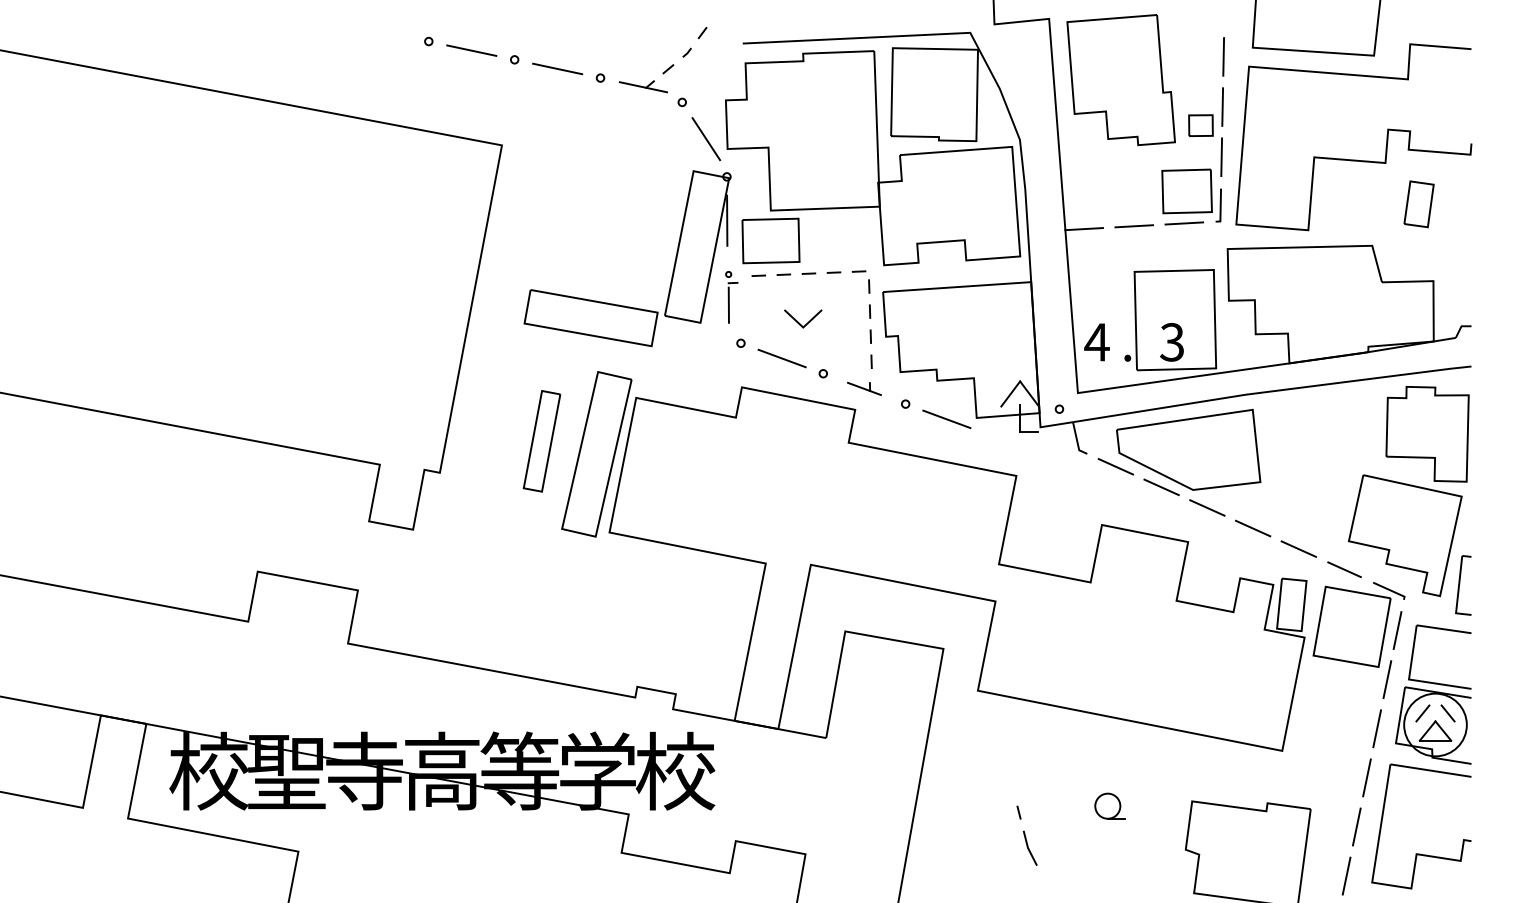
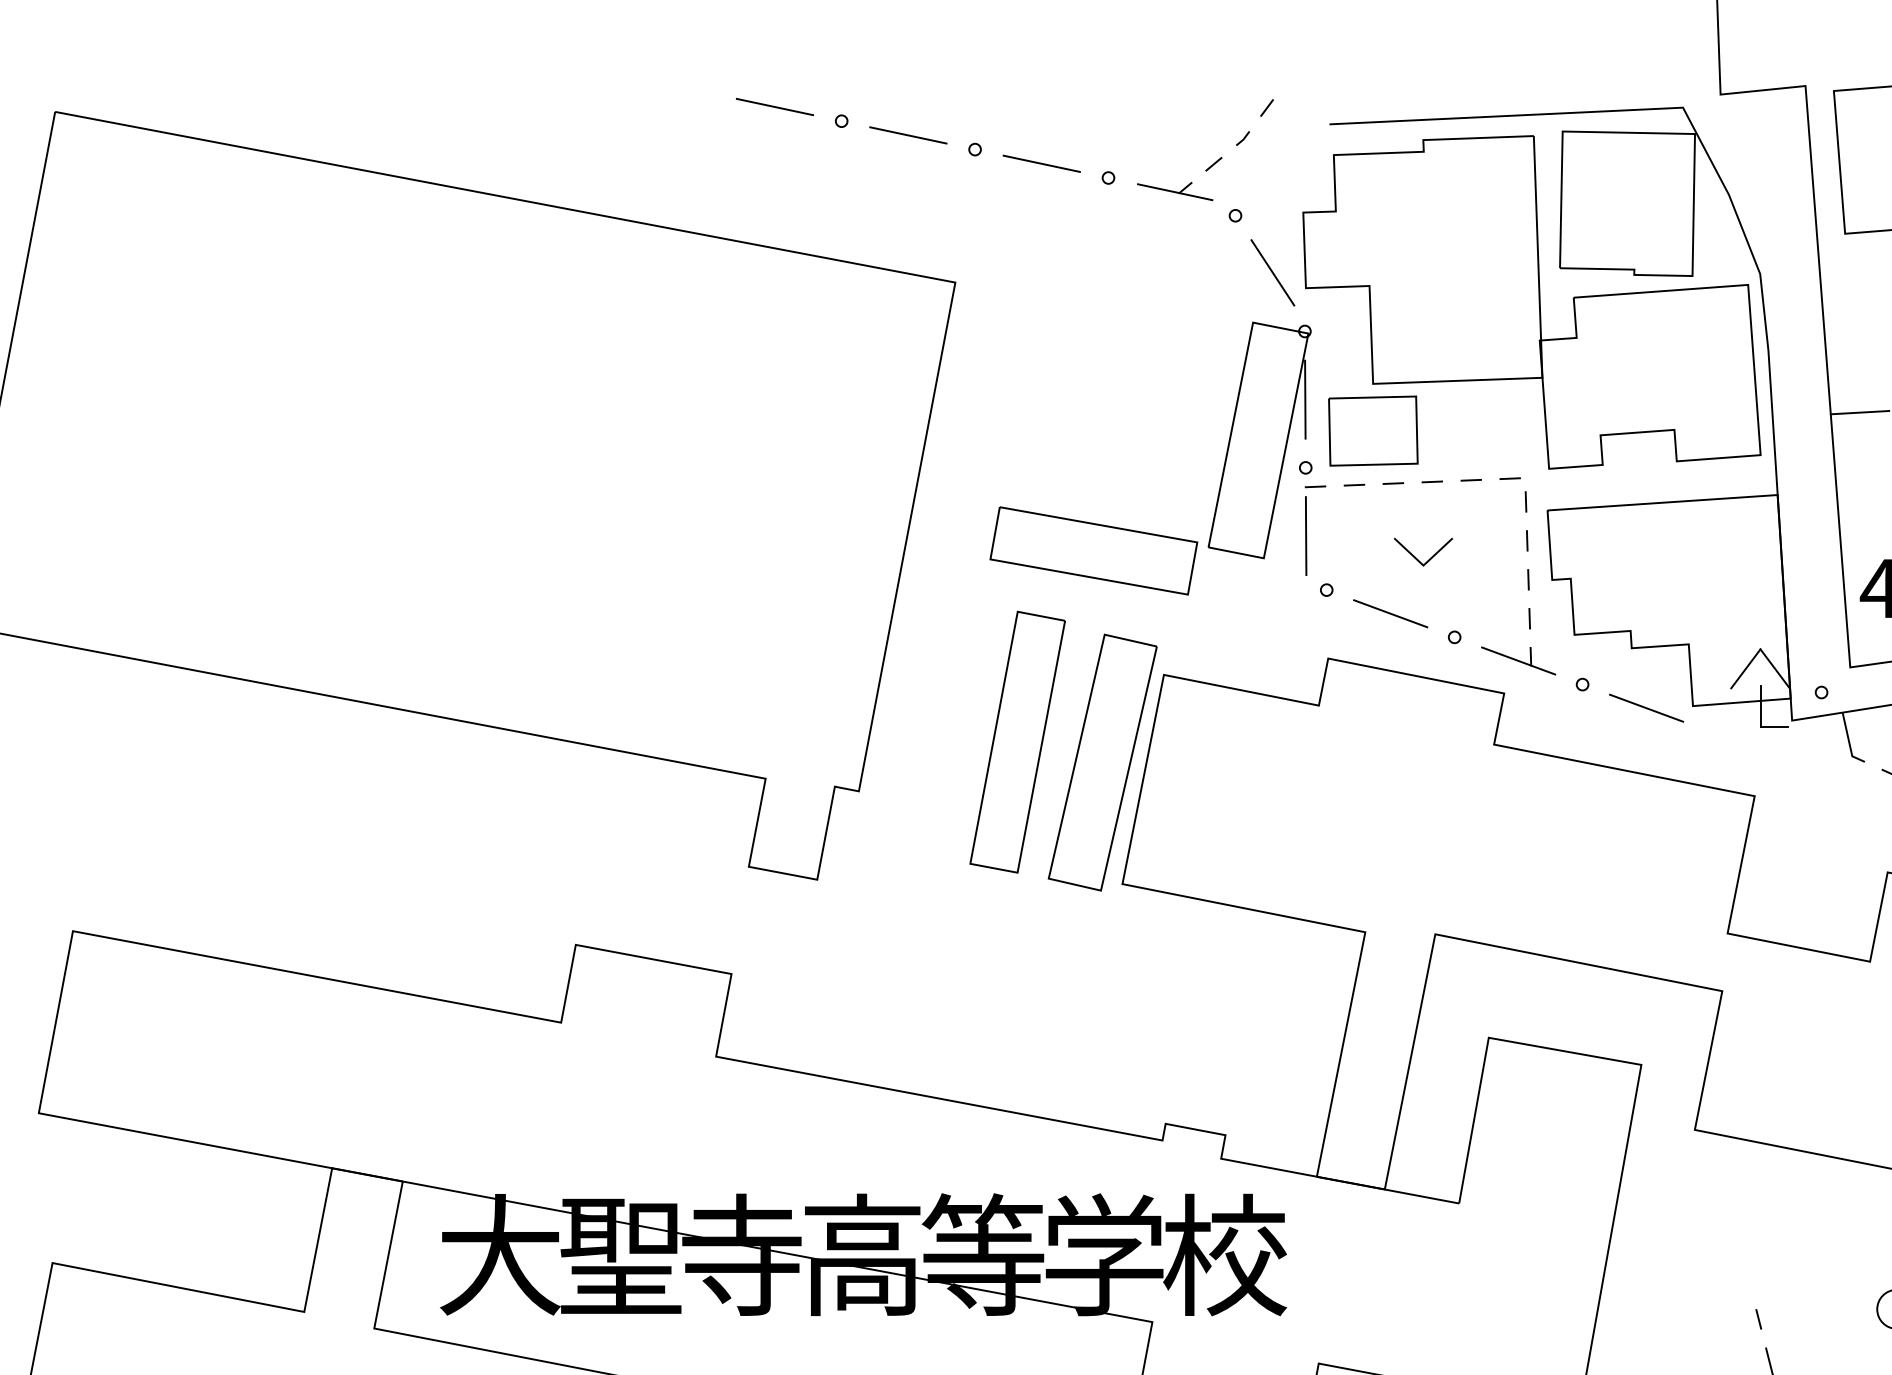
line: (385, 32) -> (774, 107), added
part: (731, 297) -> (1311, 518), size x1.43
part: (864, 388) -> (1518, 660), size x1.43
part: (541, 441) -> (1016, 742), size x1.67
text: (208, 770) -> (499, 1253), 校 -> 大

